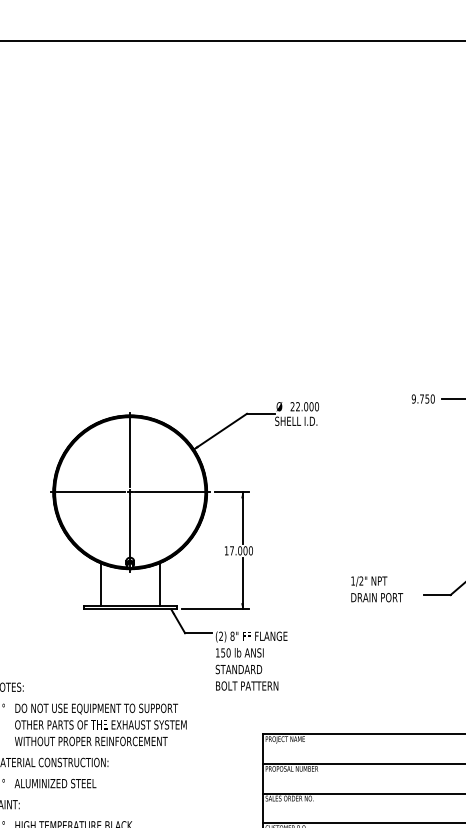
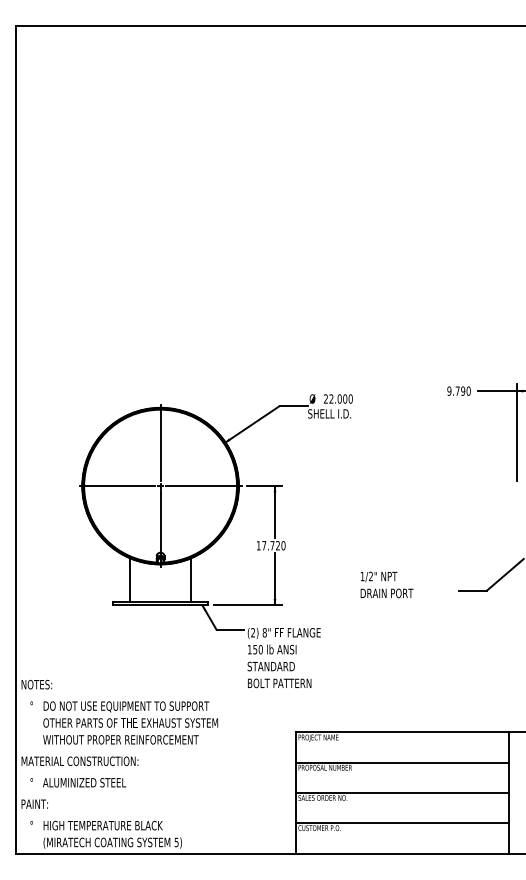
text: (427, 398) -> (463, 390), 9.750 -> 9.790
text: (243, 550) -> (275, 545), 17.000 -> 17.720
text: (376, 588) -> (386, 584), moved

